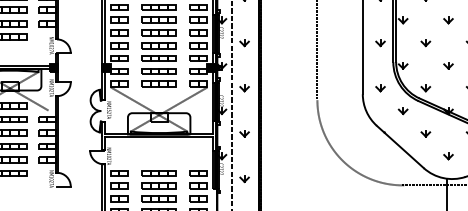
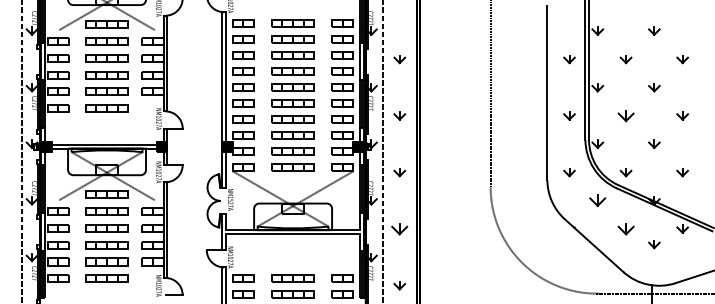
part: (425, 42) -> (625, 115), size x1.4
part: (402, 110) -> (597, 200), size x1.4
part: (244, 133) -> (399, 228), size x1.4
part: (425, 133) -> (625, 228), size x1.4
part: (448, 156) -> (654, 244), moved

